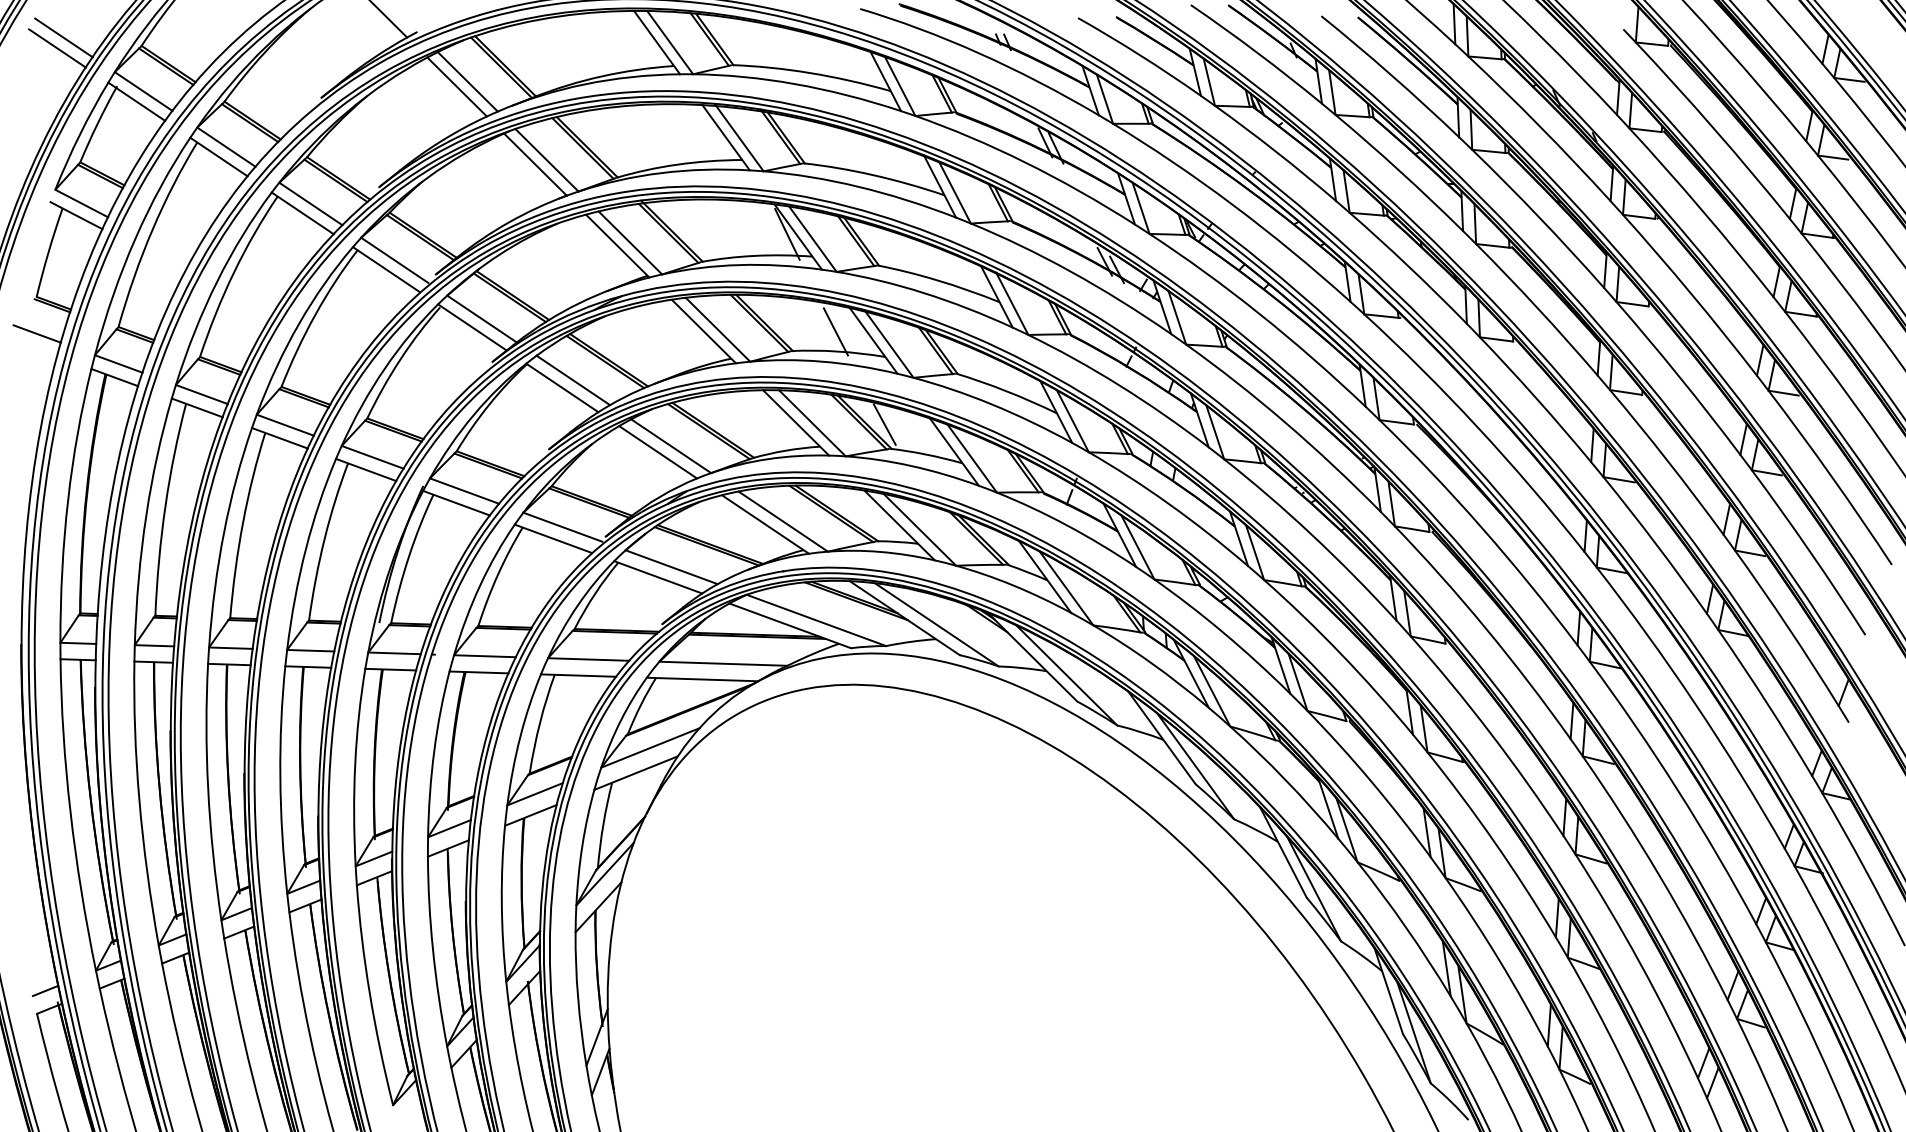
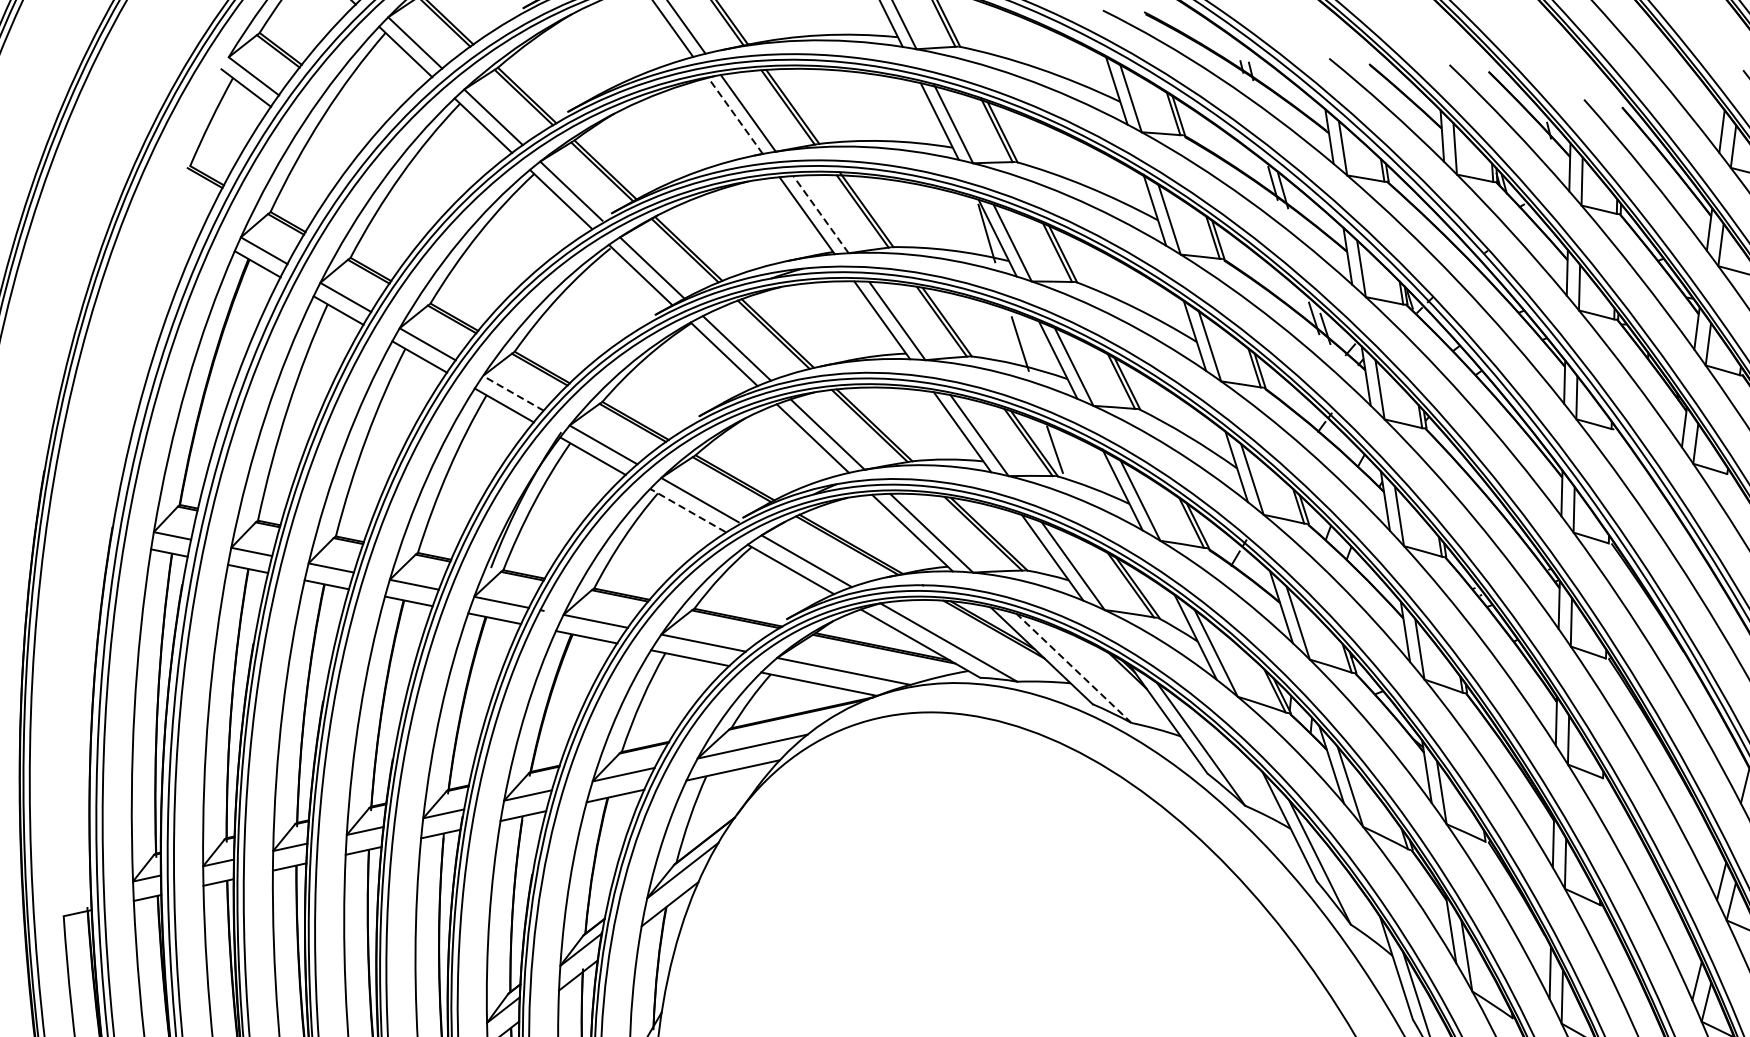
line: (535, 164) -> (735, 115), solid -> dashed
line: (630, 243) -> (821, 215), solid -> dashed
line: (36, 333) -> (183, 204), removed
line: (372, 457) -> (513, 393), solid -> dashed
line: (553, 538) -> (688, 510), solid -> dashed
line: (936, 624) -> (1073, 668), solid -> dashed
line: (45, 990) -> (76, 893), removed

